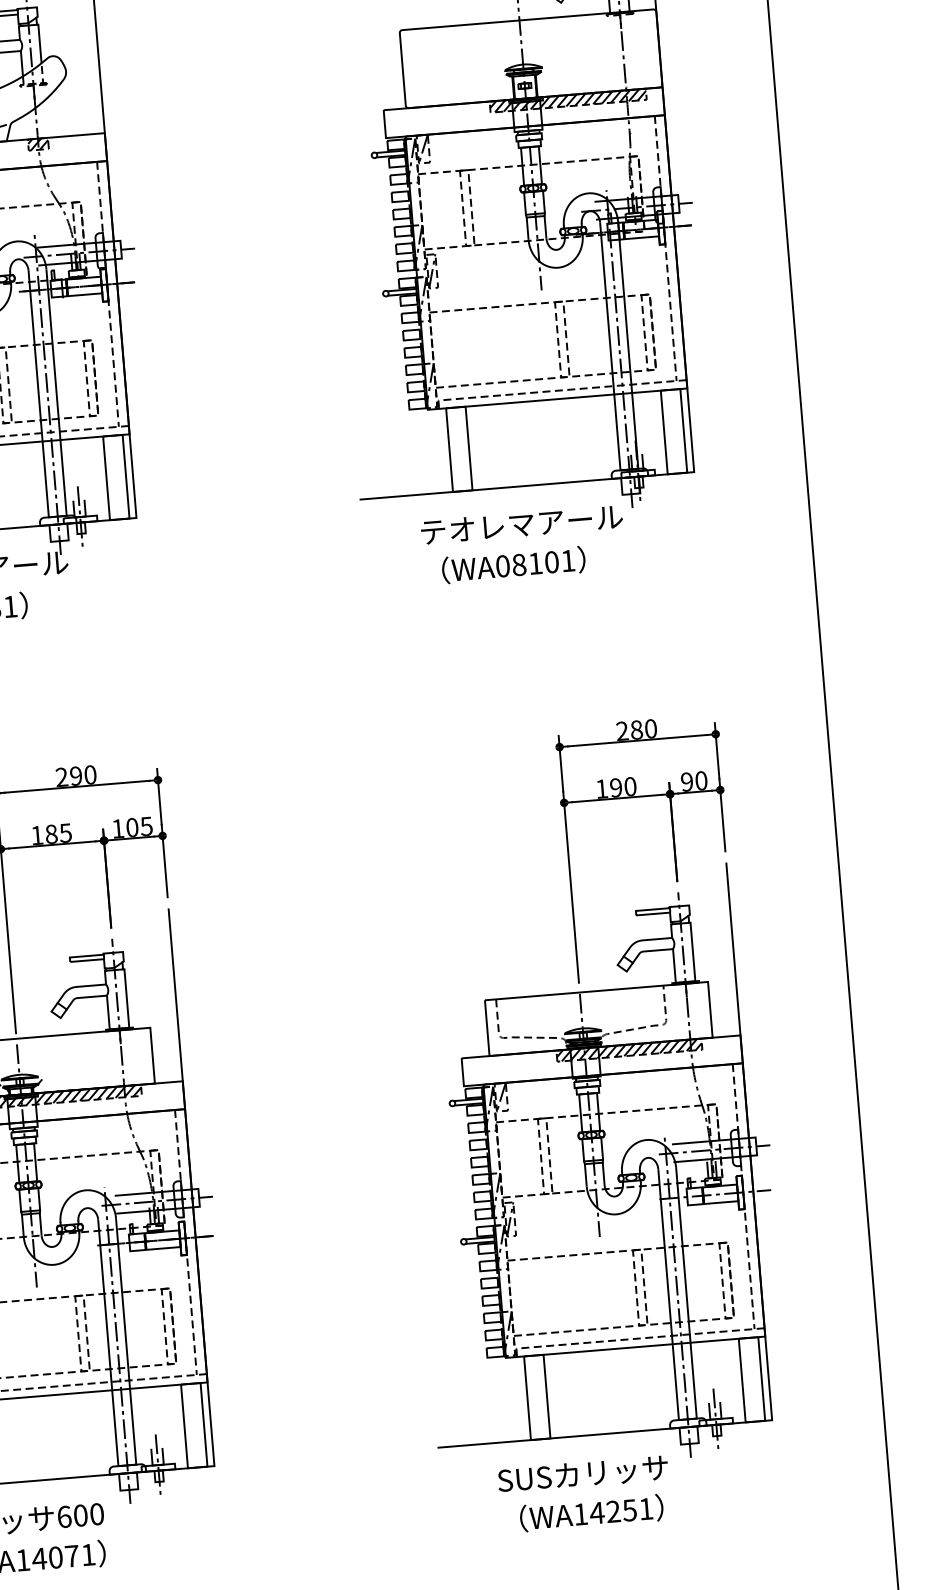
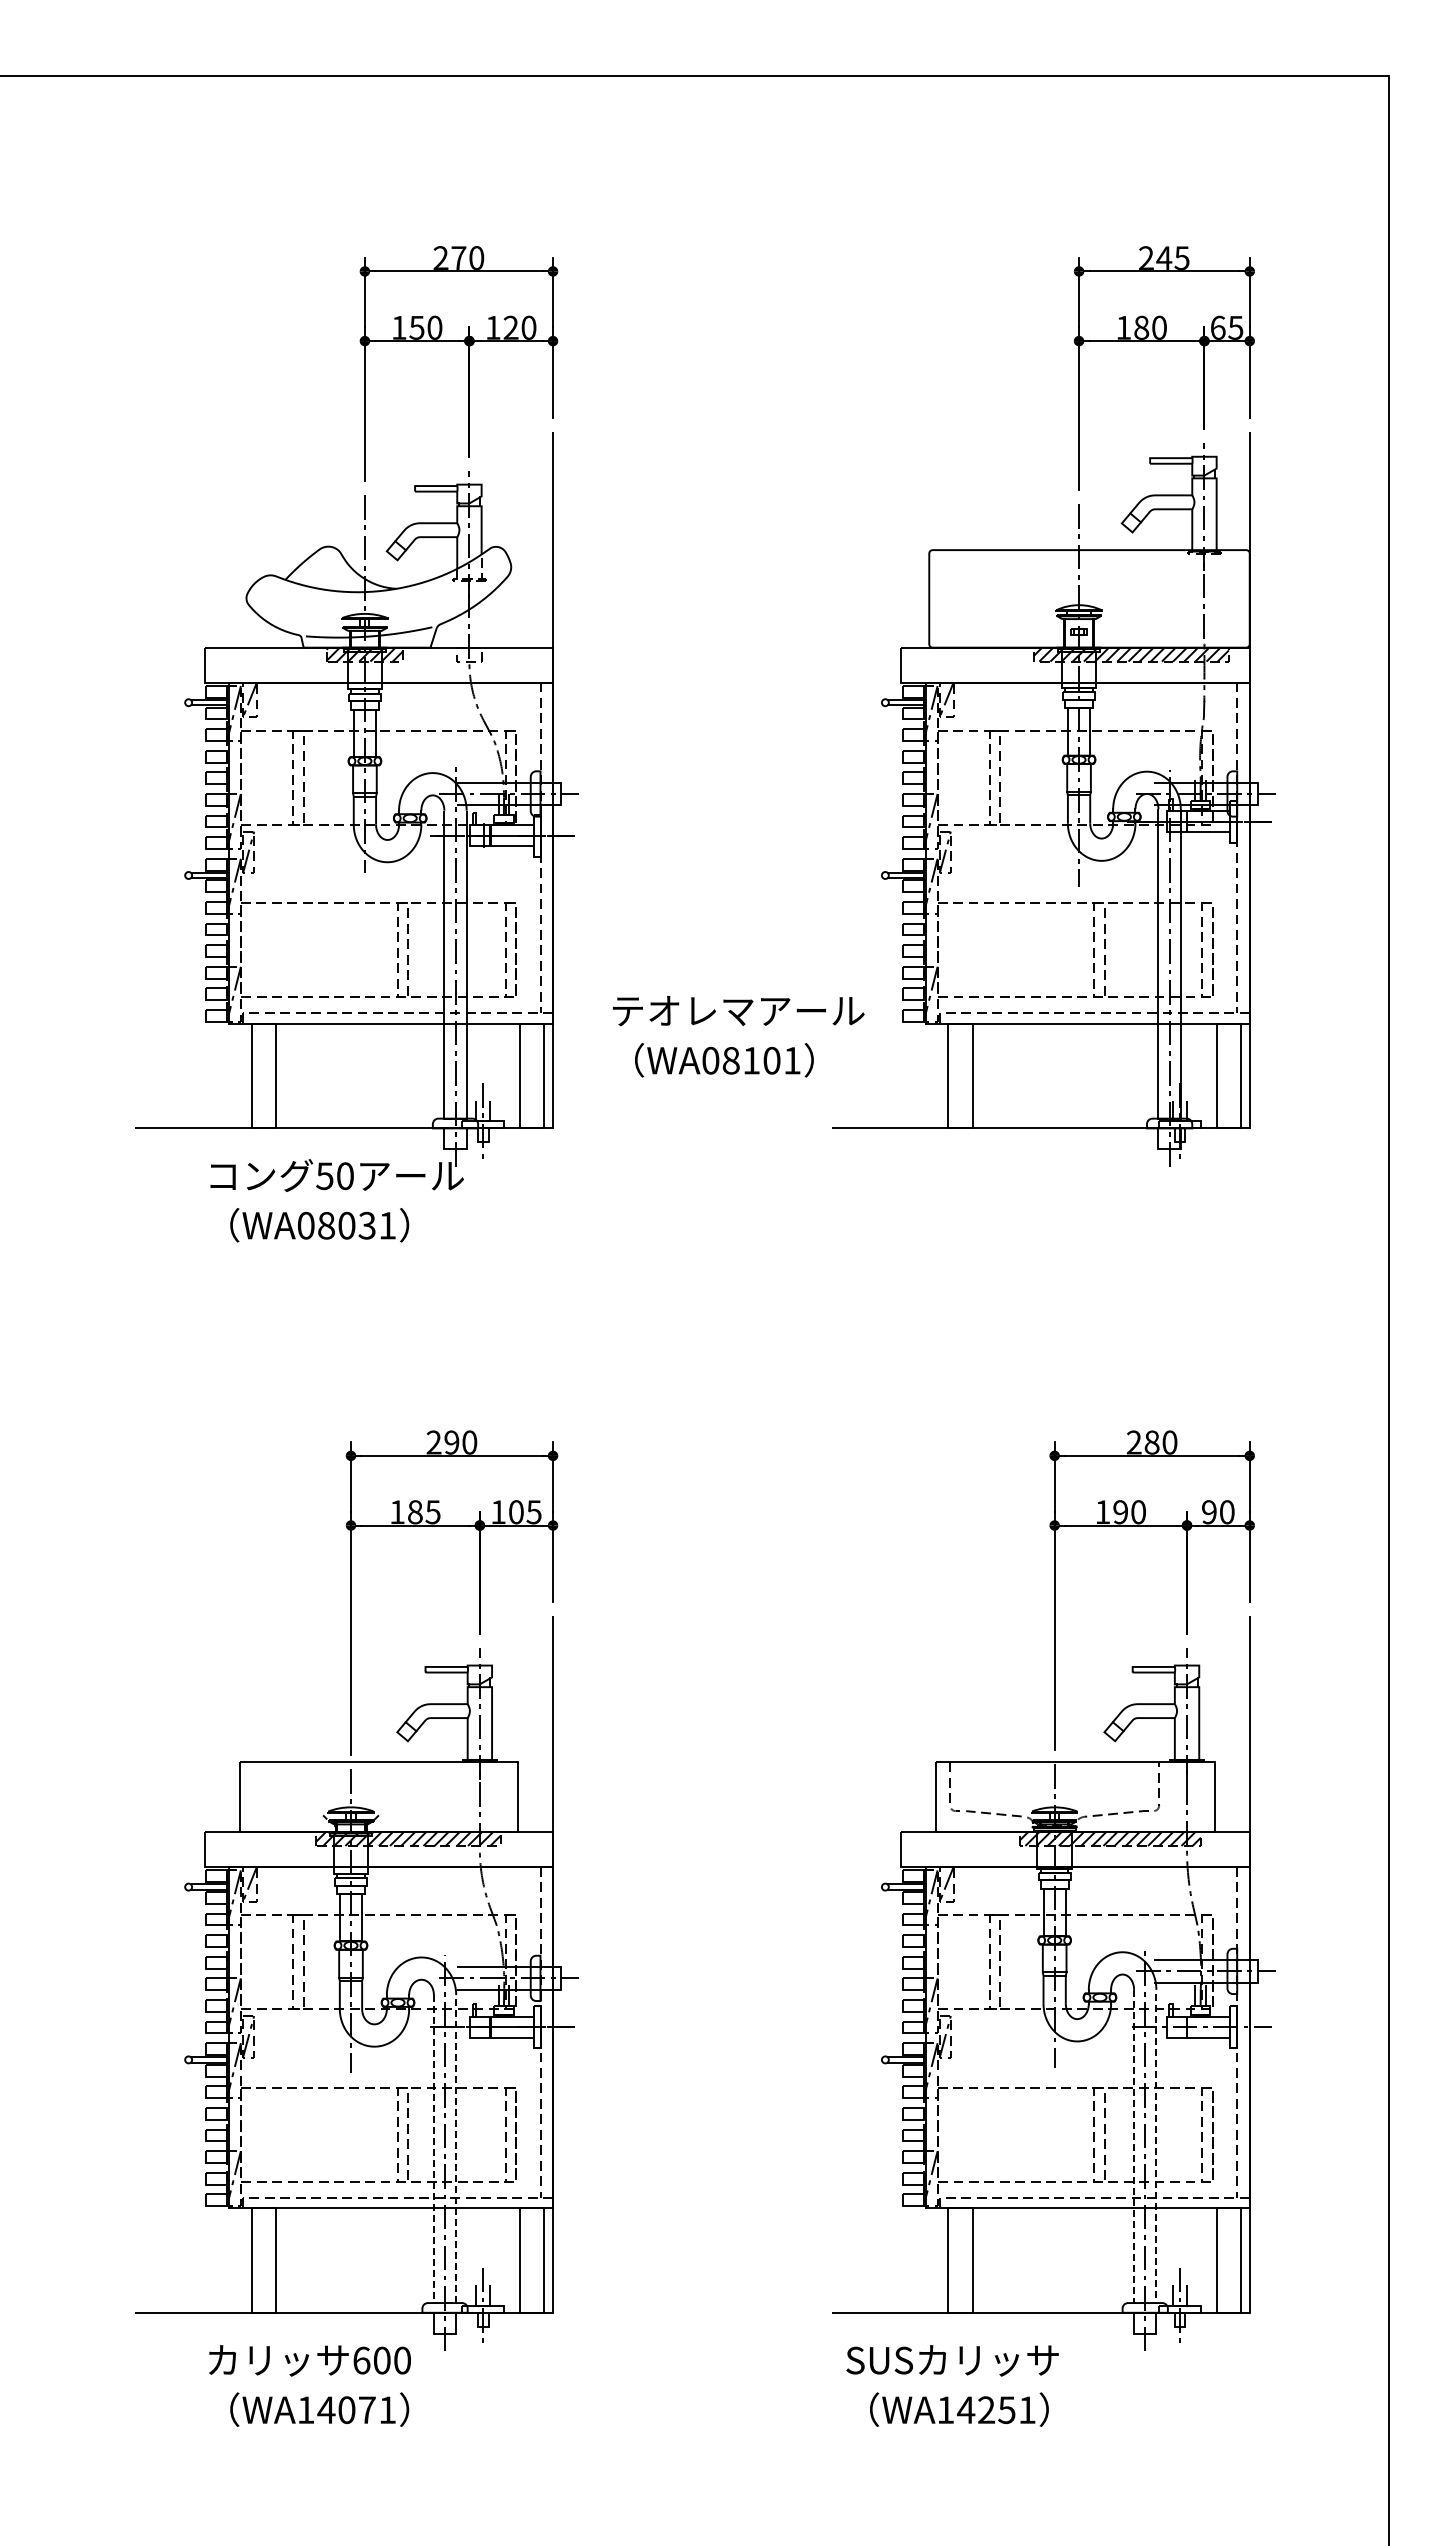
hatch: (37, 144) -> (468, 654), removed
text: (523, 545) -> (738, 1036), moved
line: (688, 1419) -> (1145, 2303), solid -> dashed
line: (127, 1465) -> (445, 2303), solid -> dashed
text: (584, 1494) -> (952, 2385), moved

